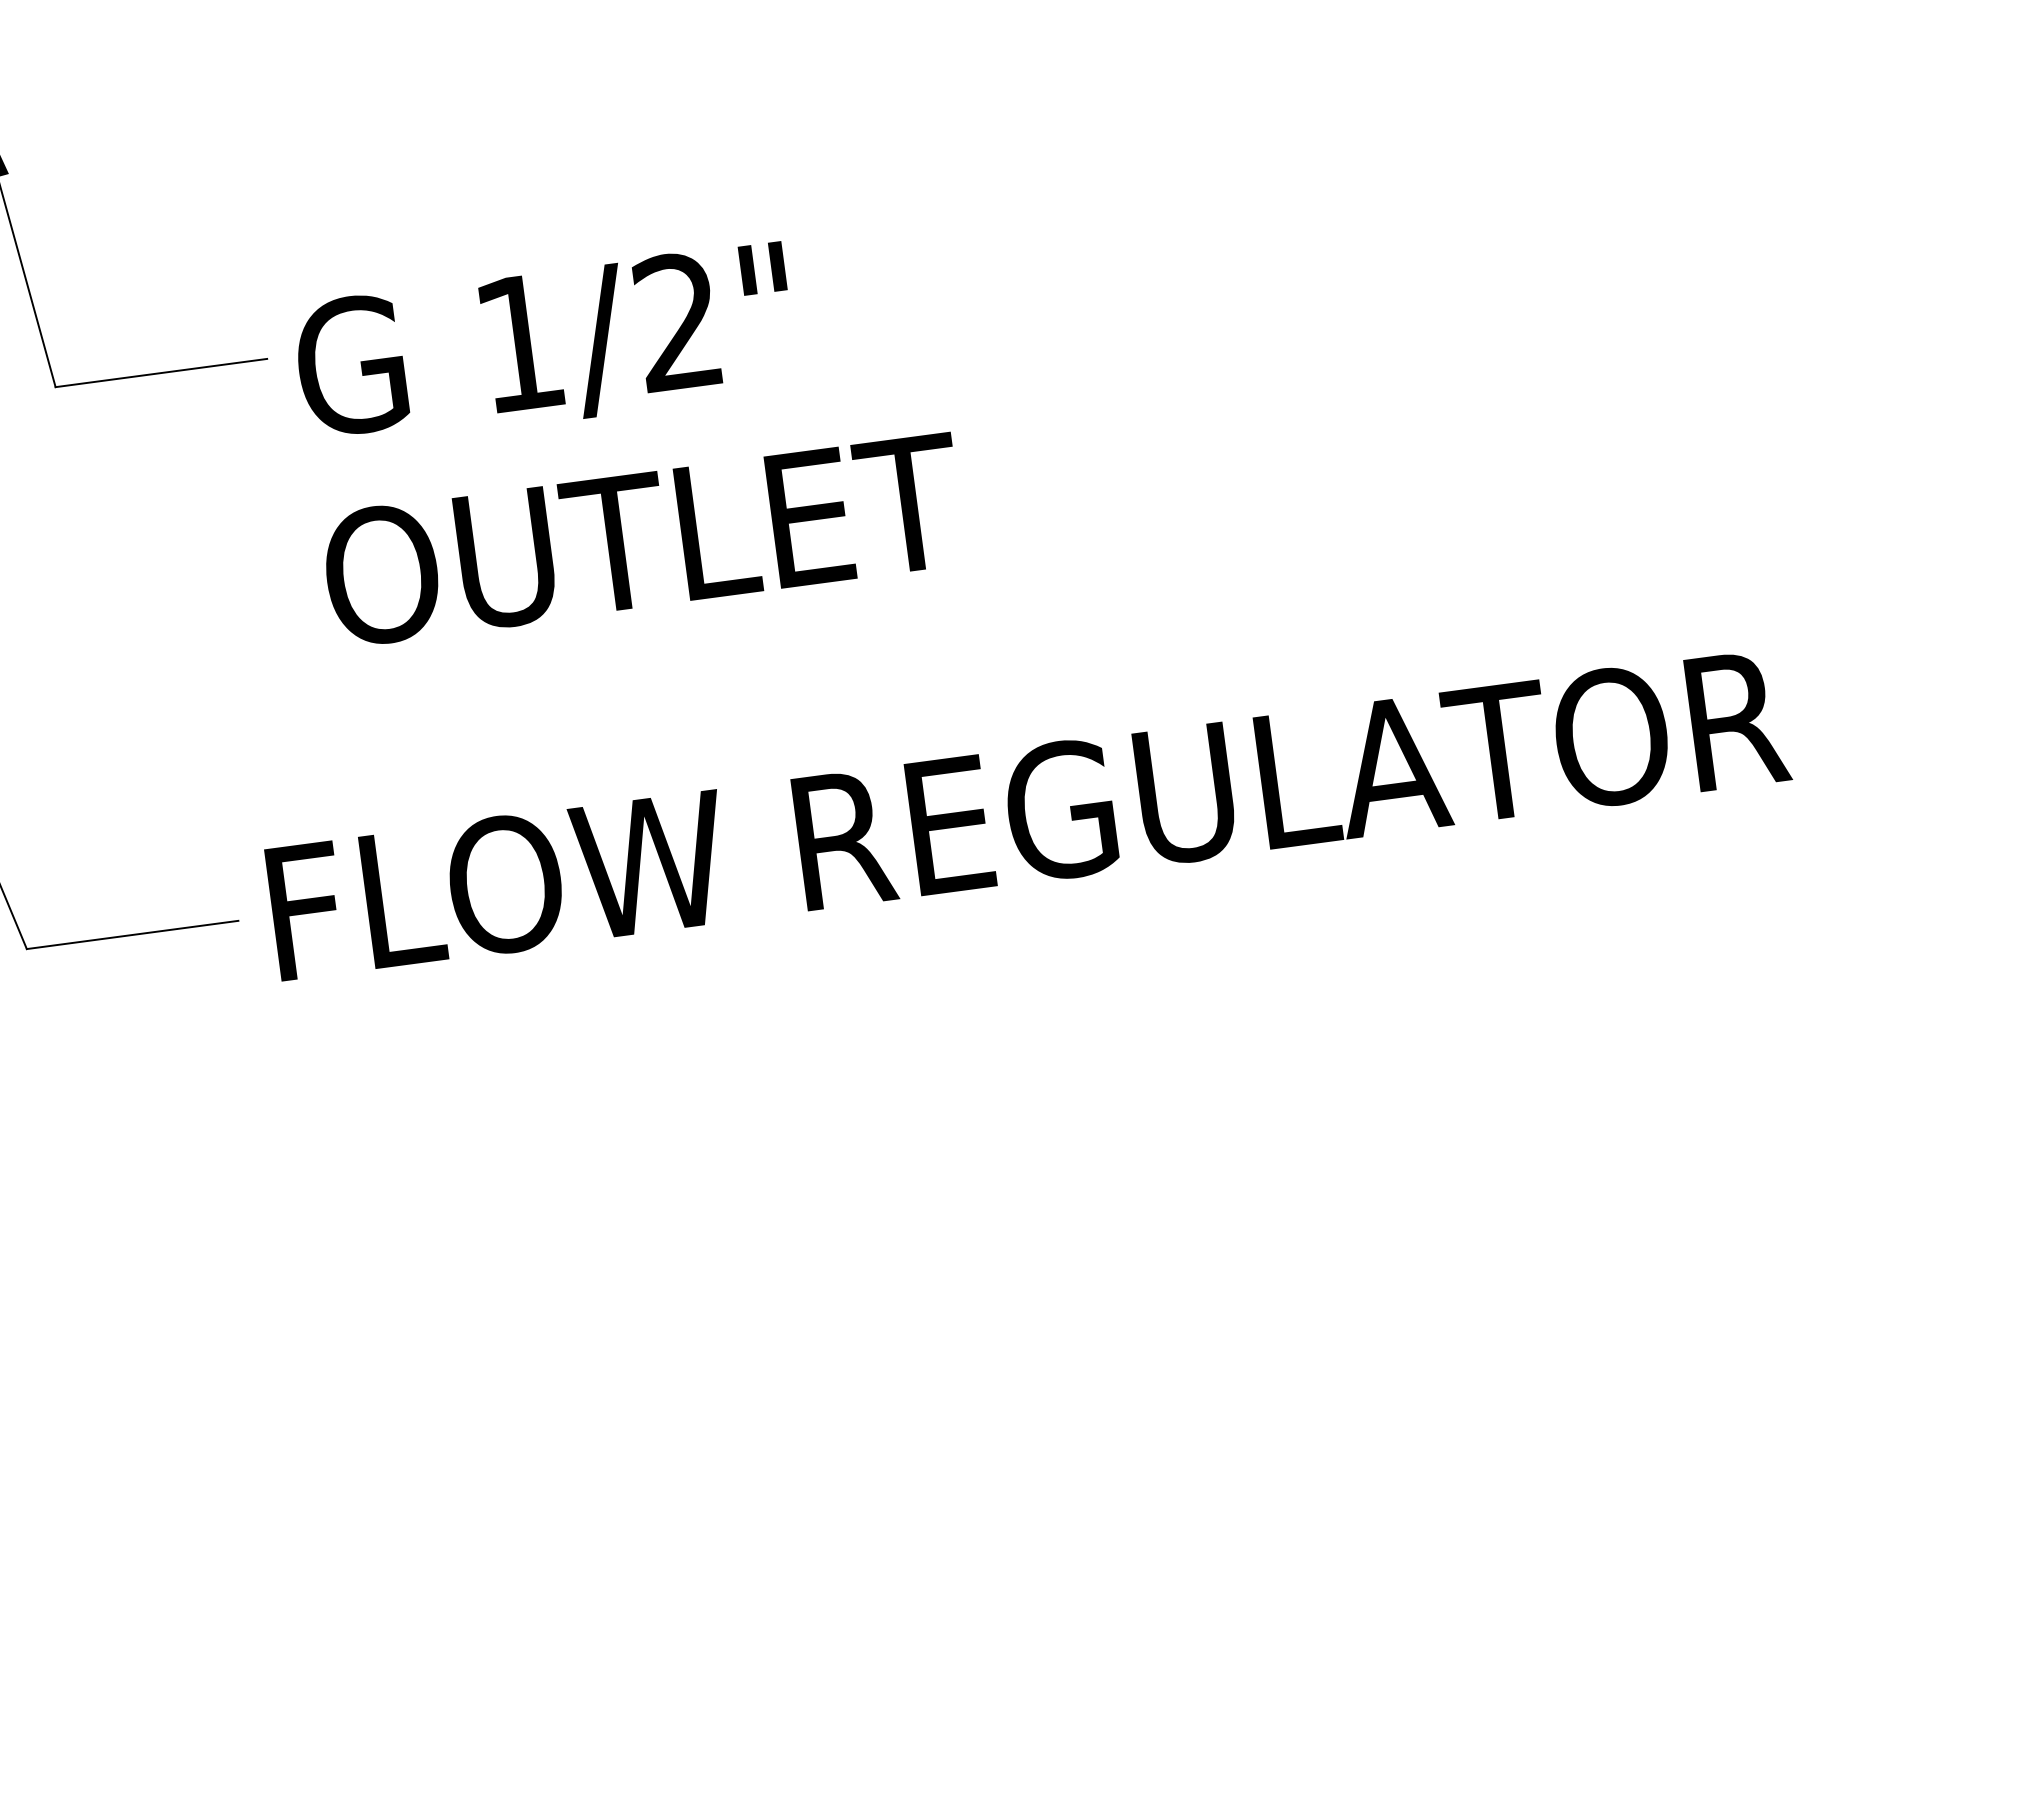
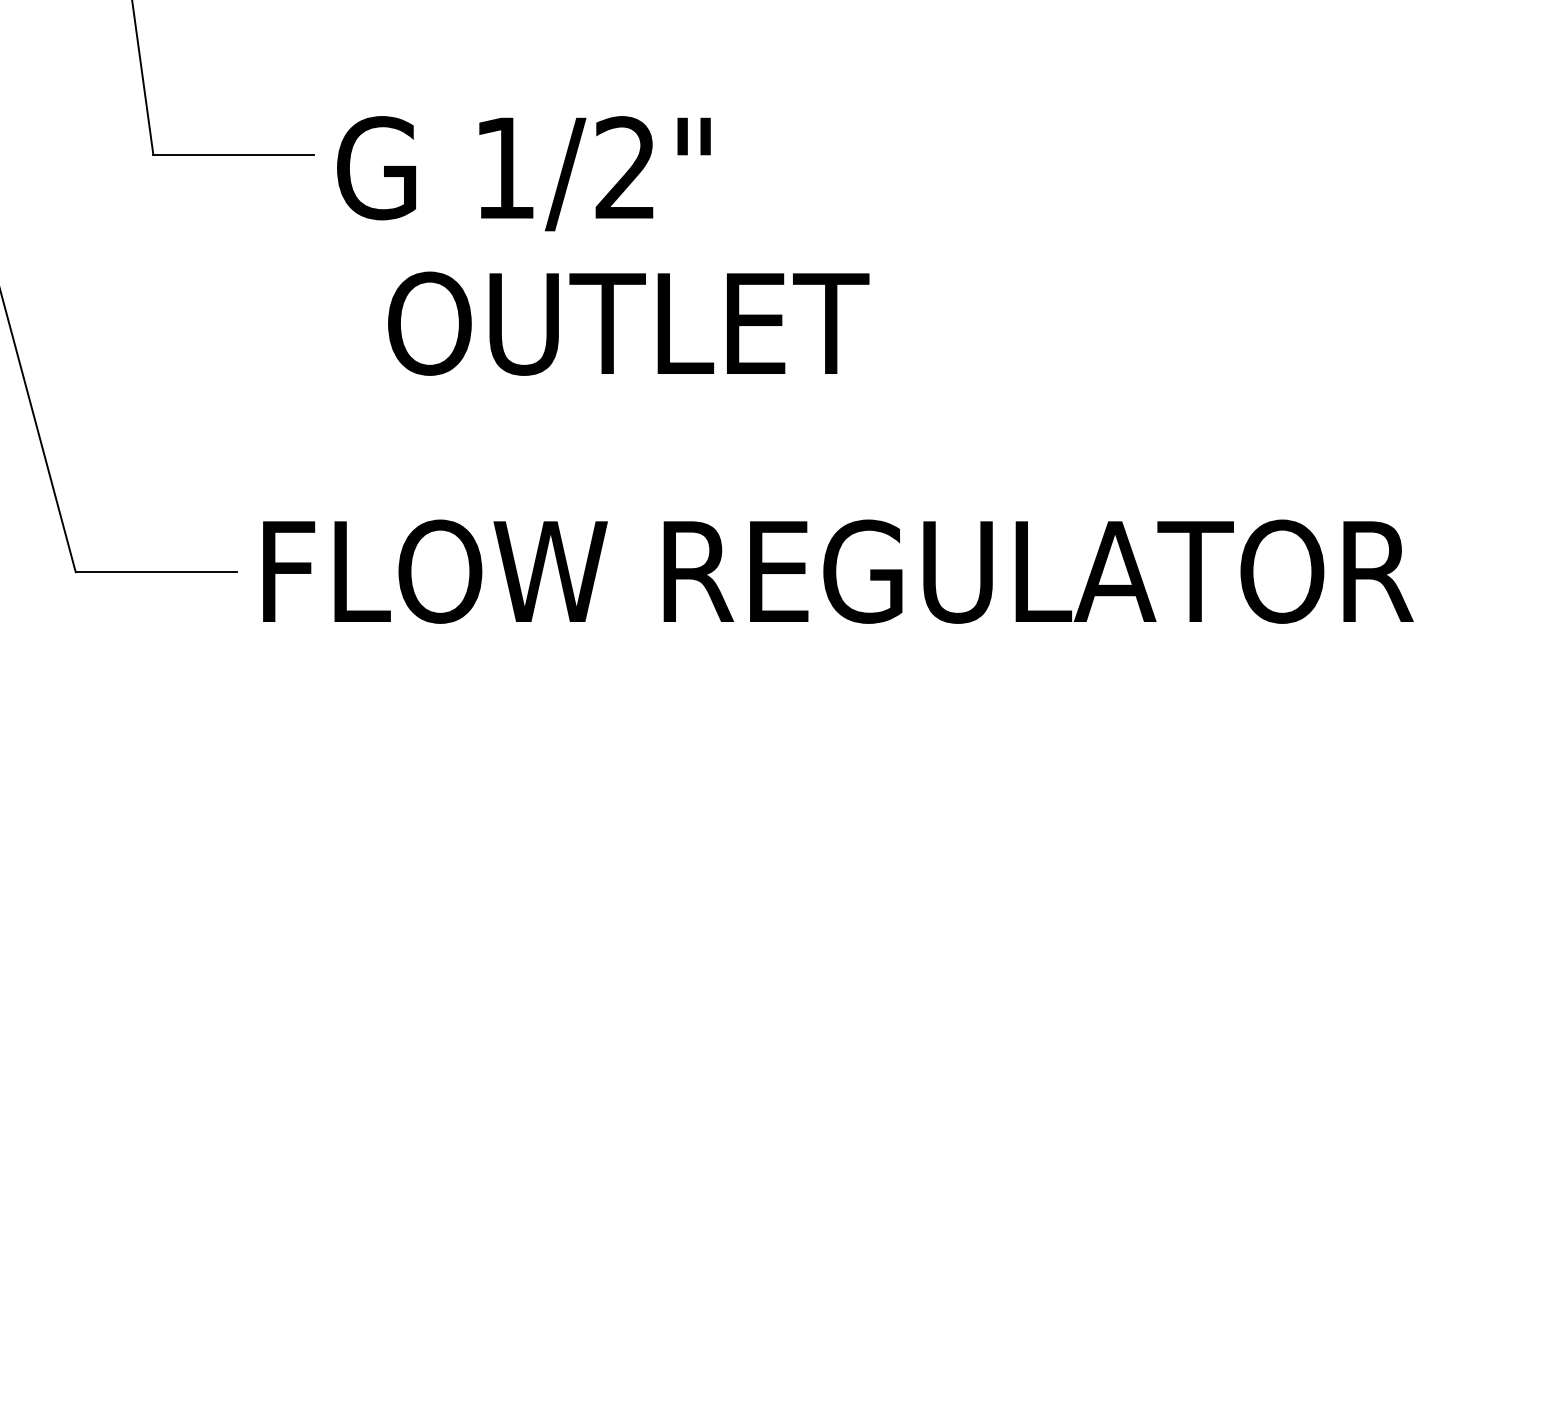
text: (642, 539) -> (628, 323), moved

